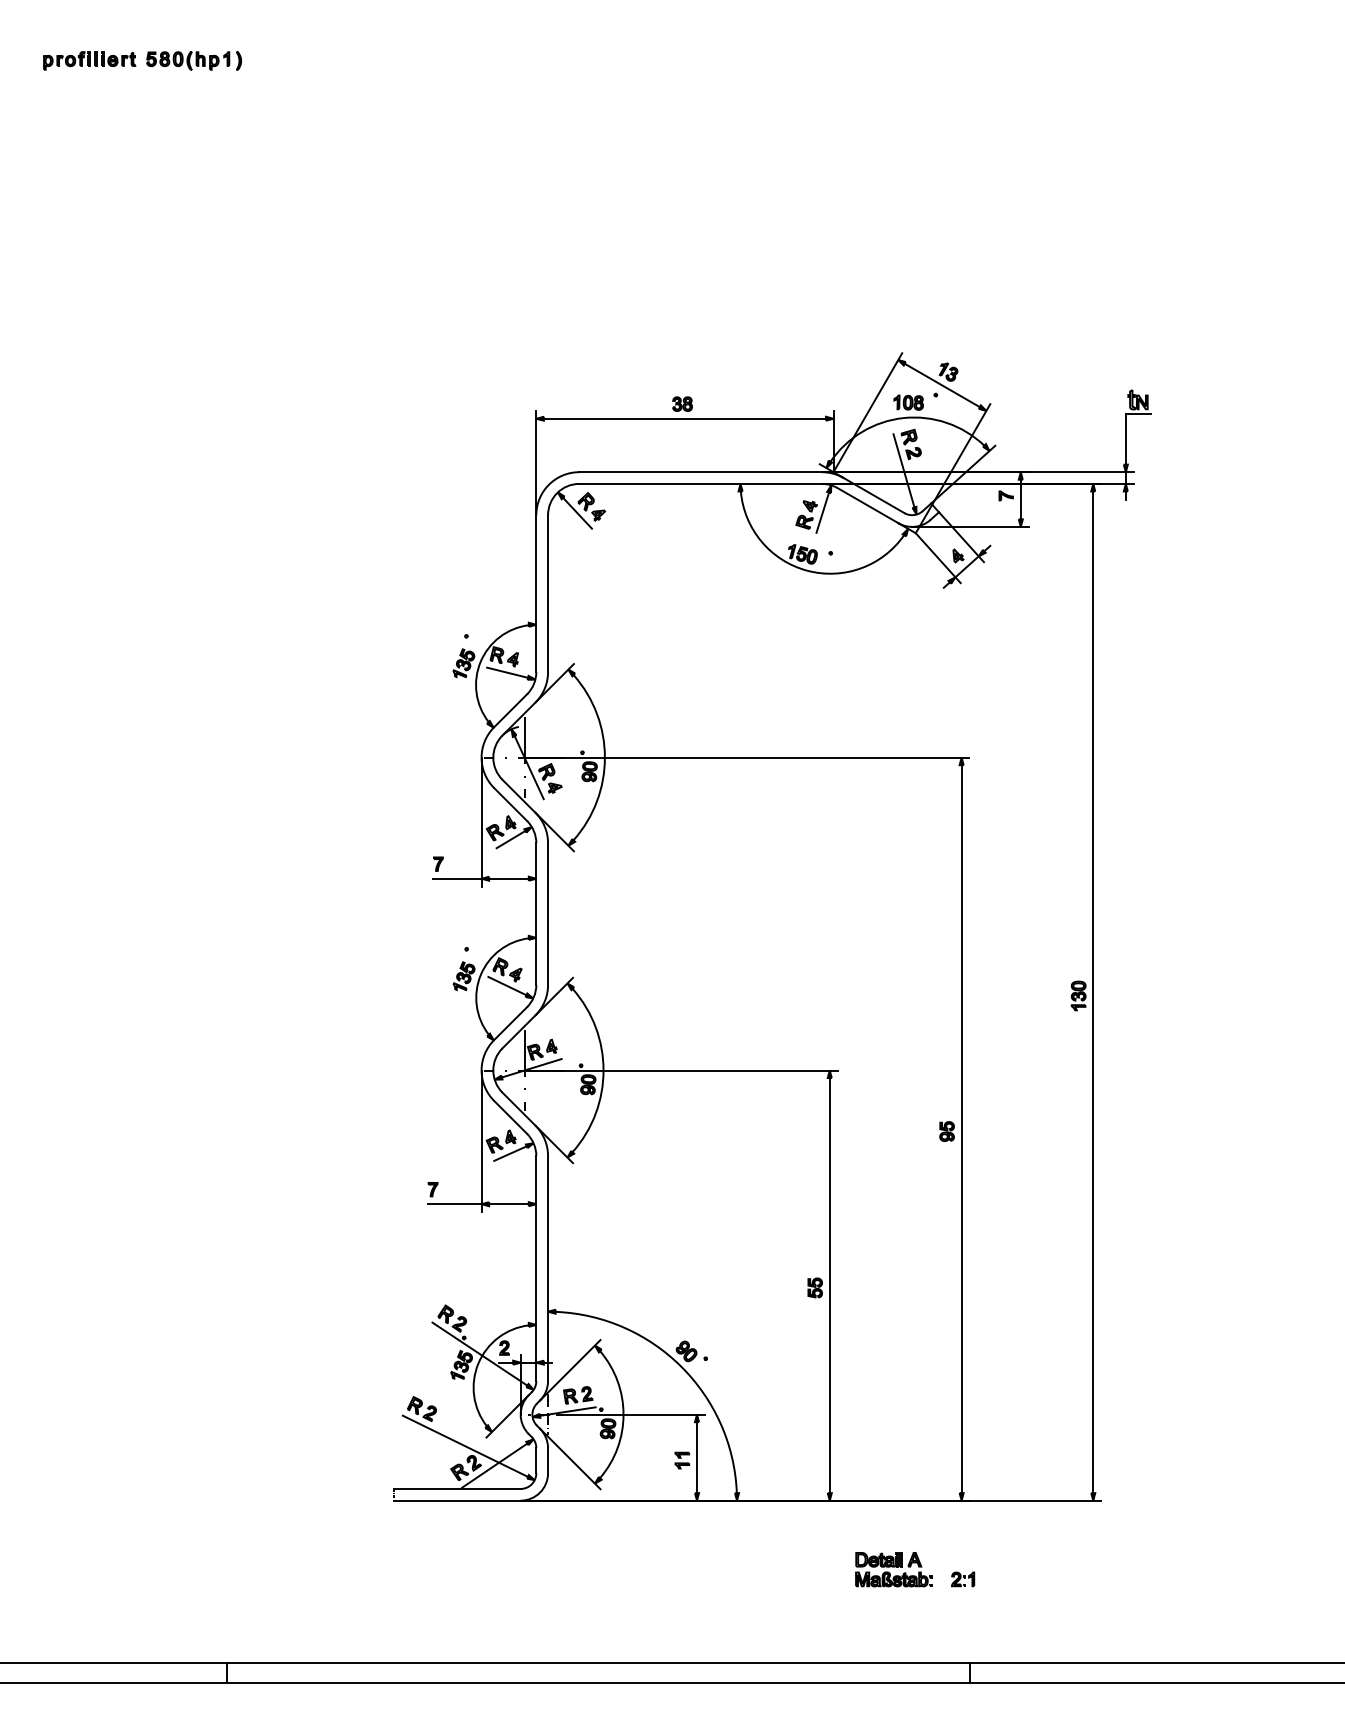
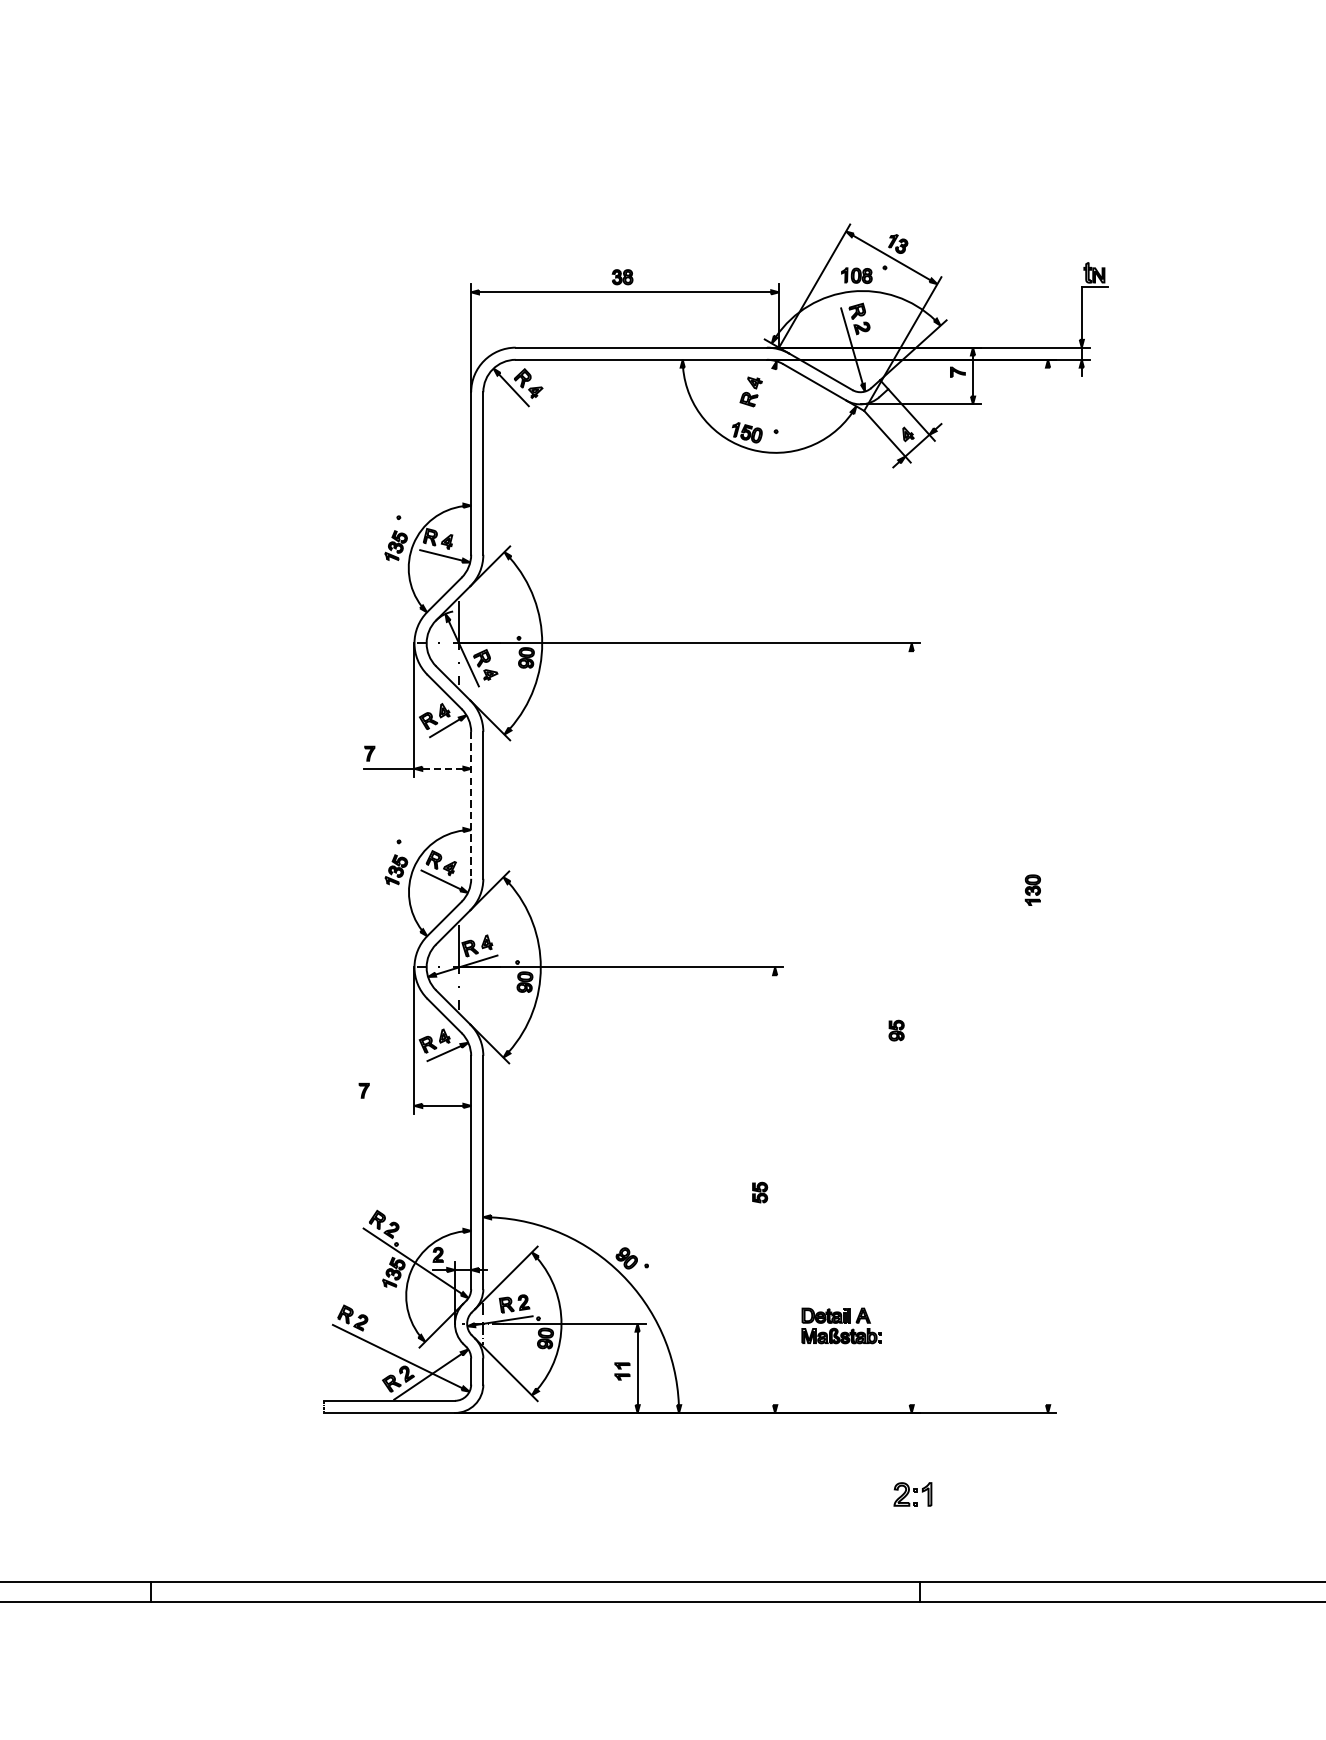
line: (822, 512) -> (767, 389), removed
line: (508, 878) -> (442, 768), solid -> dashed
line: (536, 914) -> (471, 805), solid -> dashed
line: (1093, 992) -> (1048, 886), removed
line: (961, 1129) -> (911, 1028), removed
line: (454, 1204) -> (386, 1106), removed
line: (829, 1285) -> (774, 1190), removed
part: (893, 1569) -> (841, 1325), moved
part: (963, 1579) -> (913, 1494), size x1.6

